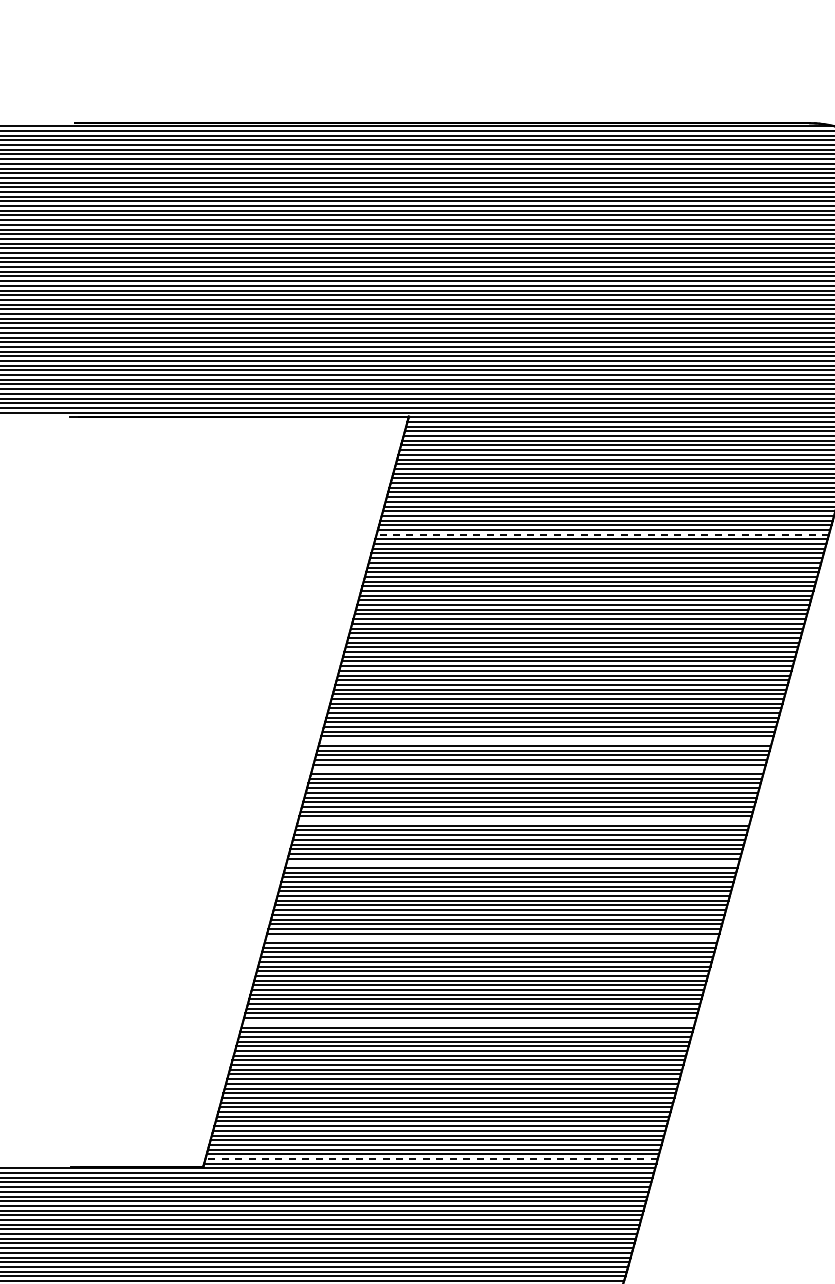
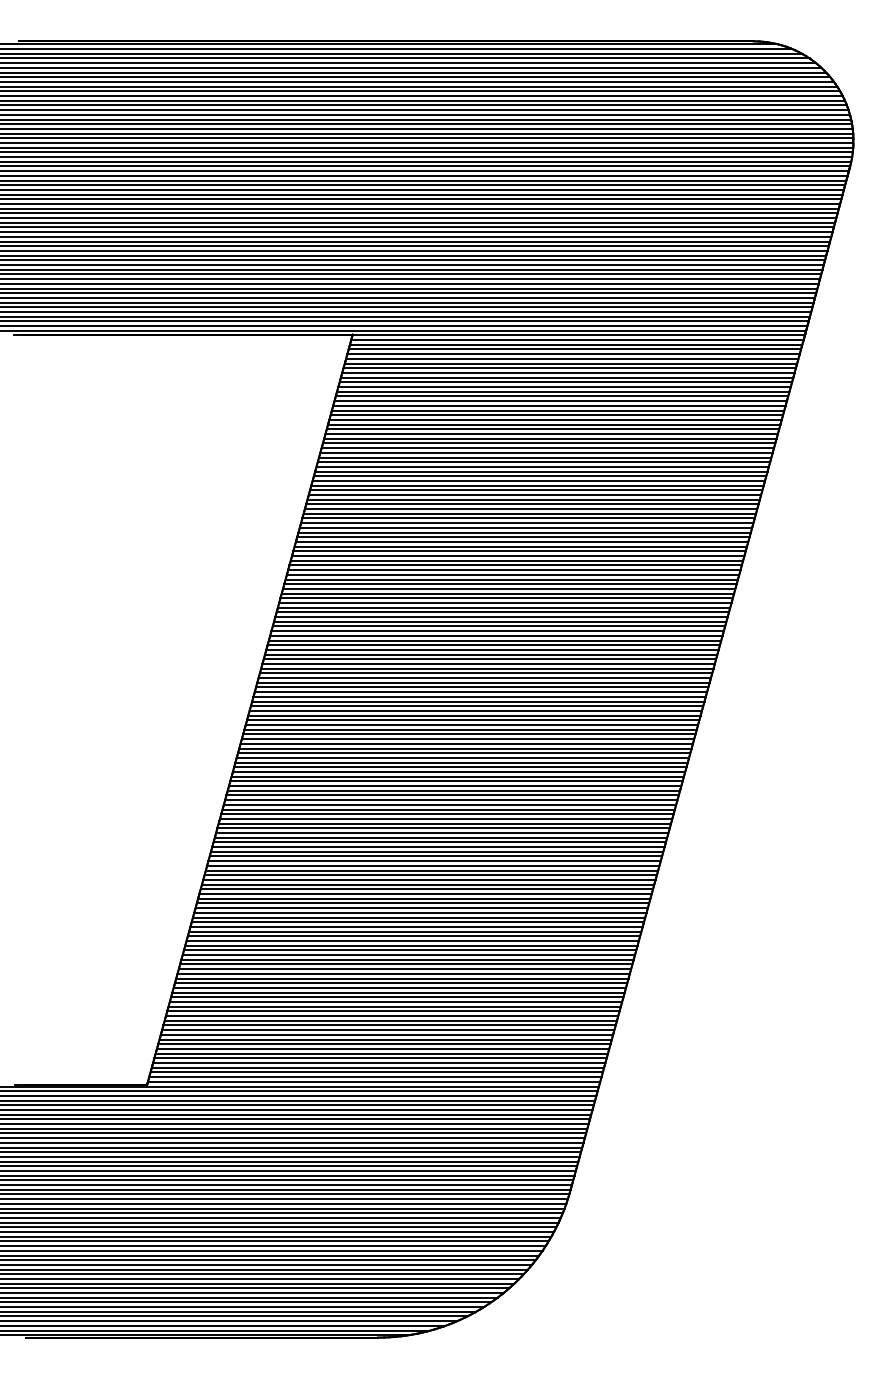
line: (602, 534) -> (546, 452), dashed -> solid
line: (545, 741) -> (489, 659), added
line: (538, 769) -> (482, 687), added
line: (523, 821) -> (467, 739), added
line: (512, 863) -> (456, 781), added
line: (491, 938) -> (435, 856), added
line: (468, 1022) -> (412, 940), added
line: (430, 1159) -> (374, 1077), dashed -> solid

